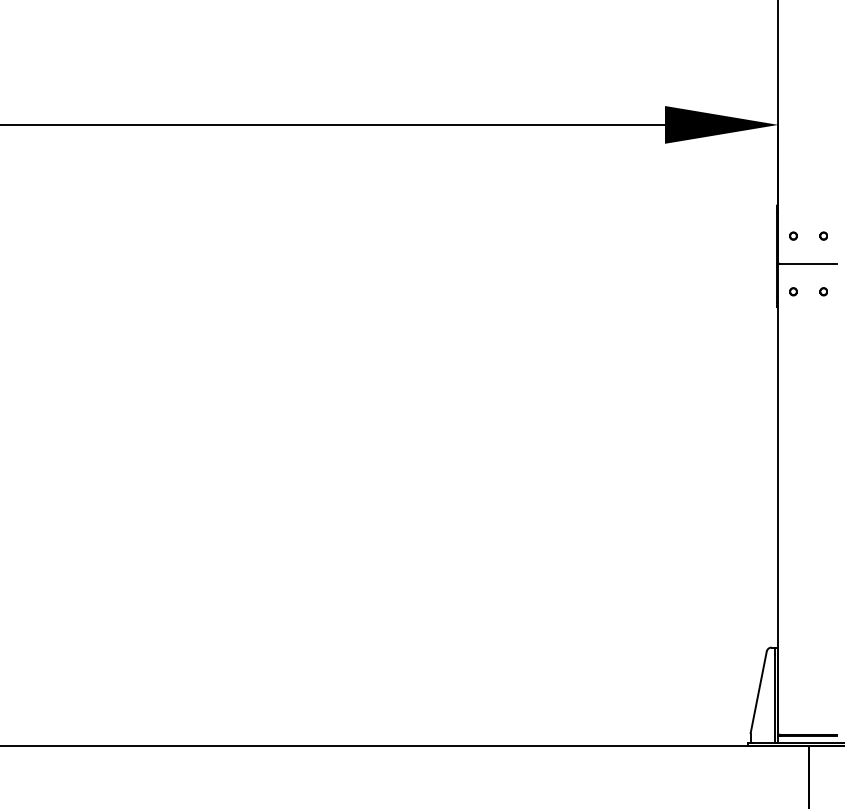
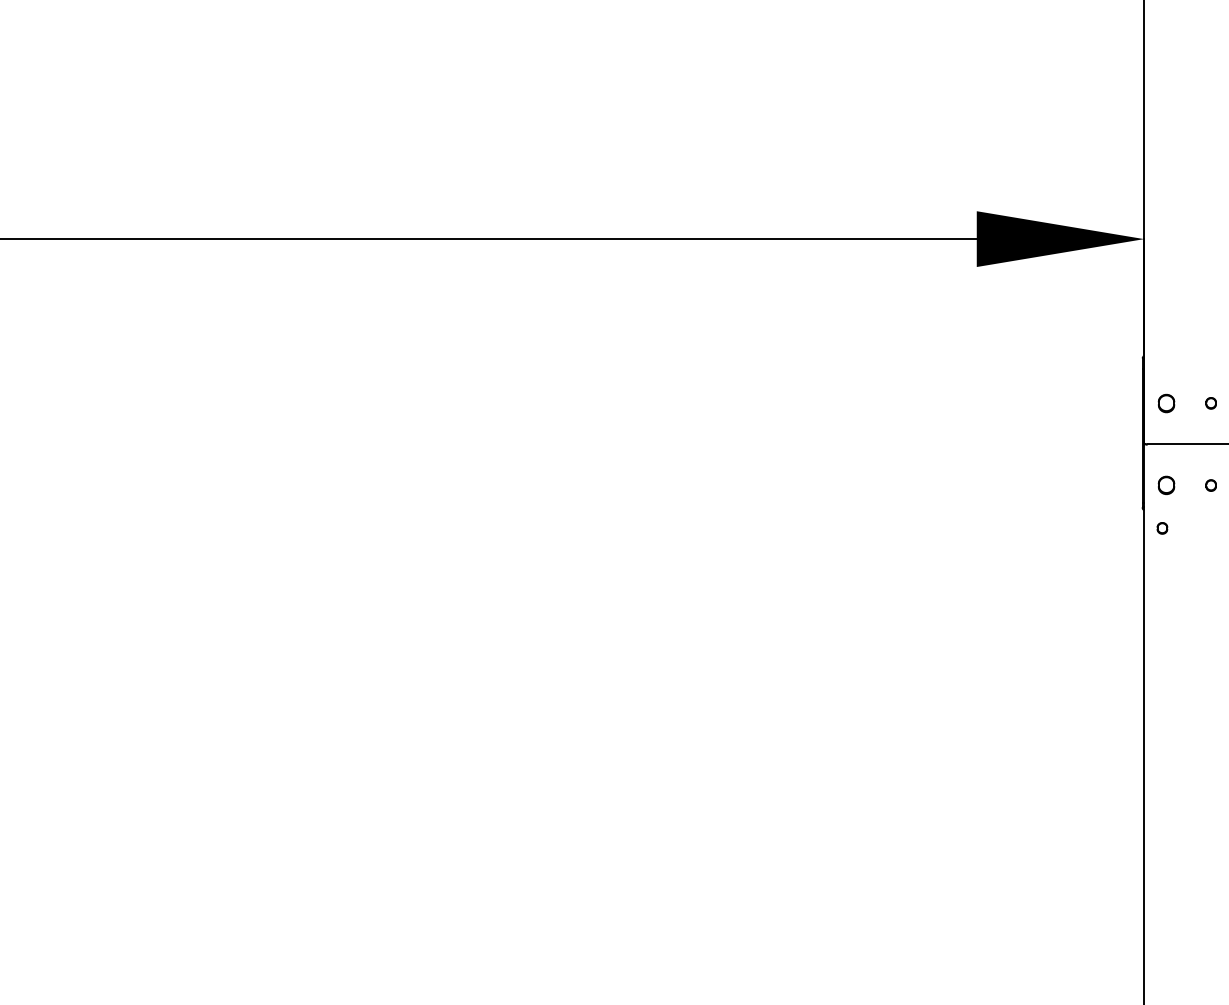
part: (793, 235) -> (1166, 402), size x1.6
part: (793, 291) -> (1166, 485), size x1.6
part: (790, 320) -> (1162, 527), added

